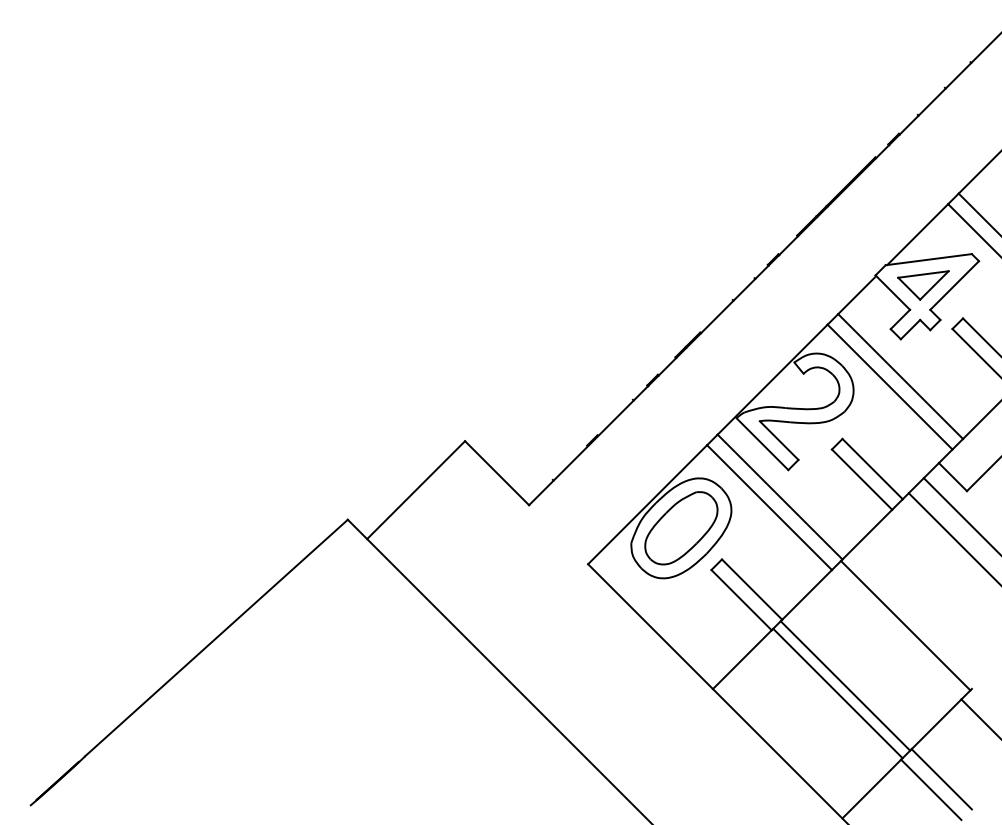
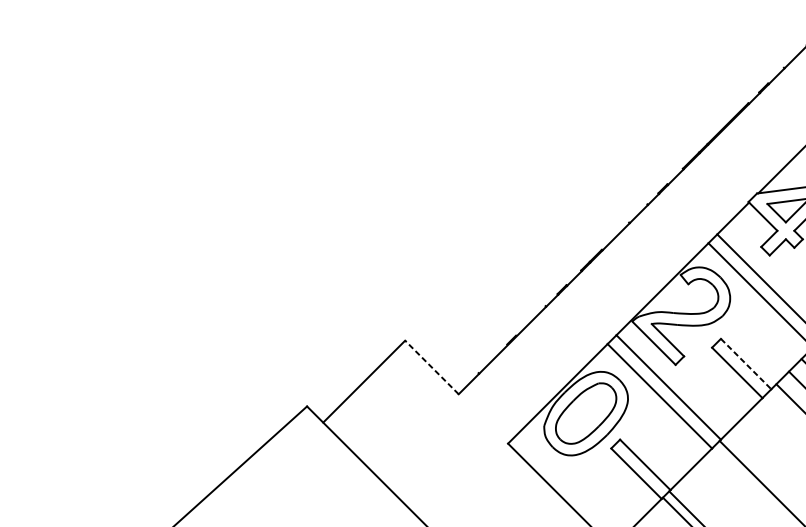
line: (872, 469) -> (746, 364), solid -> dashed
line: (496, 472) -> (431, 366), solid -> dashed

